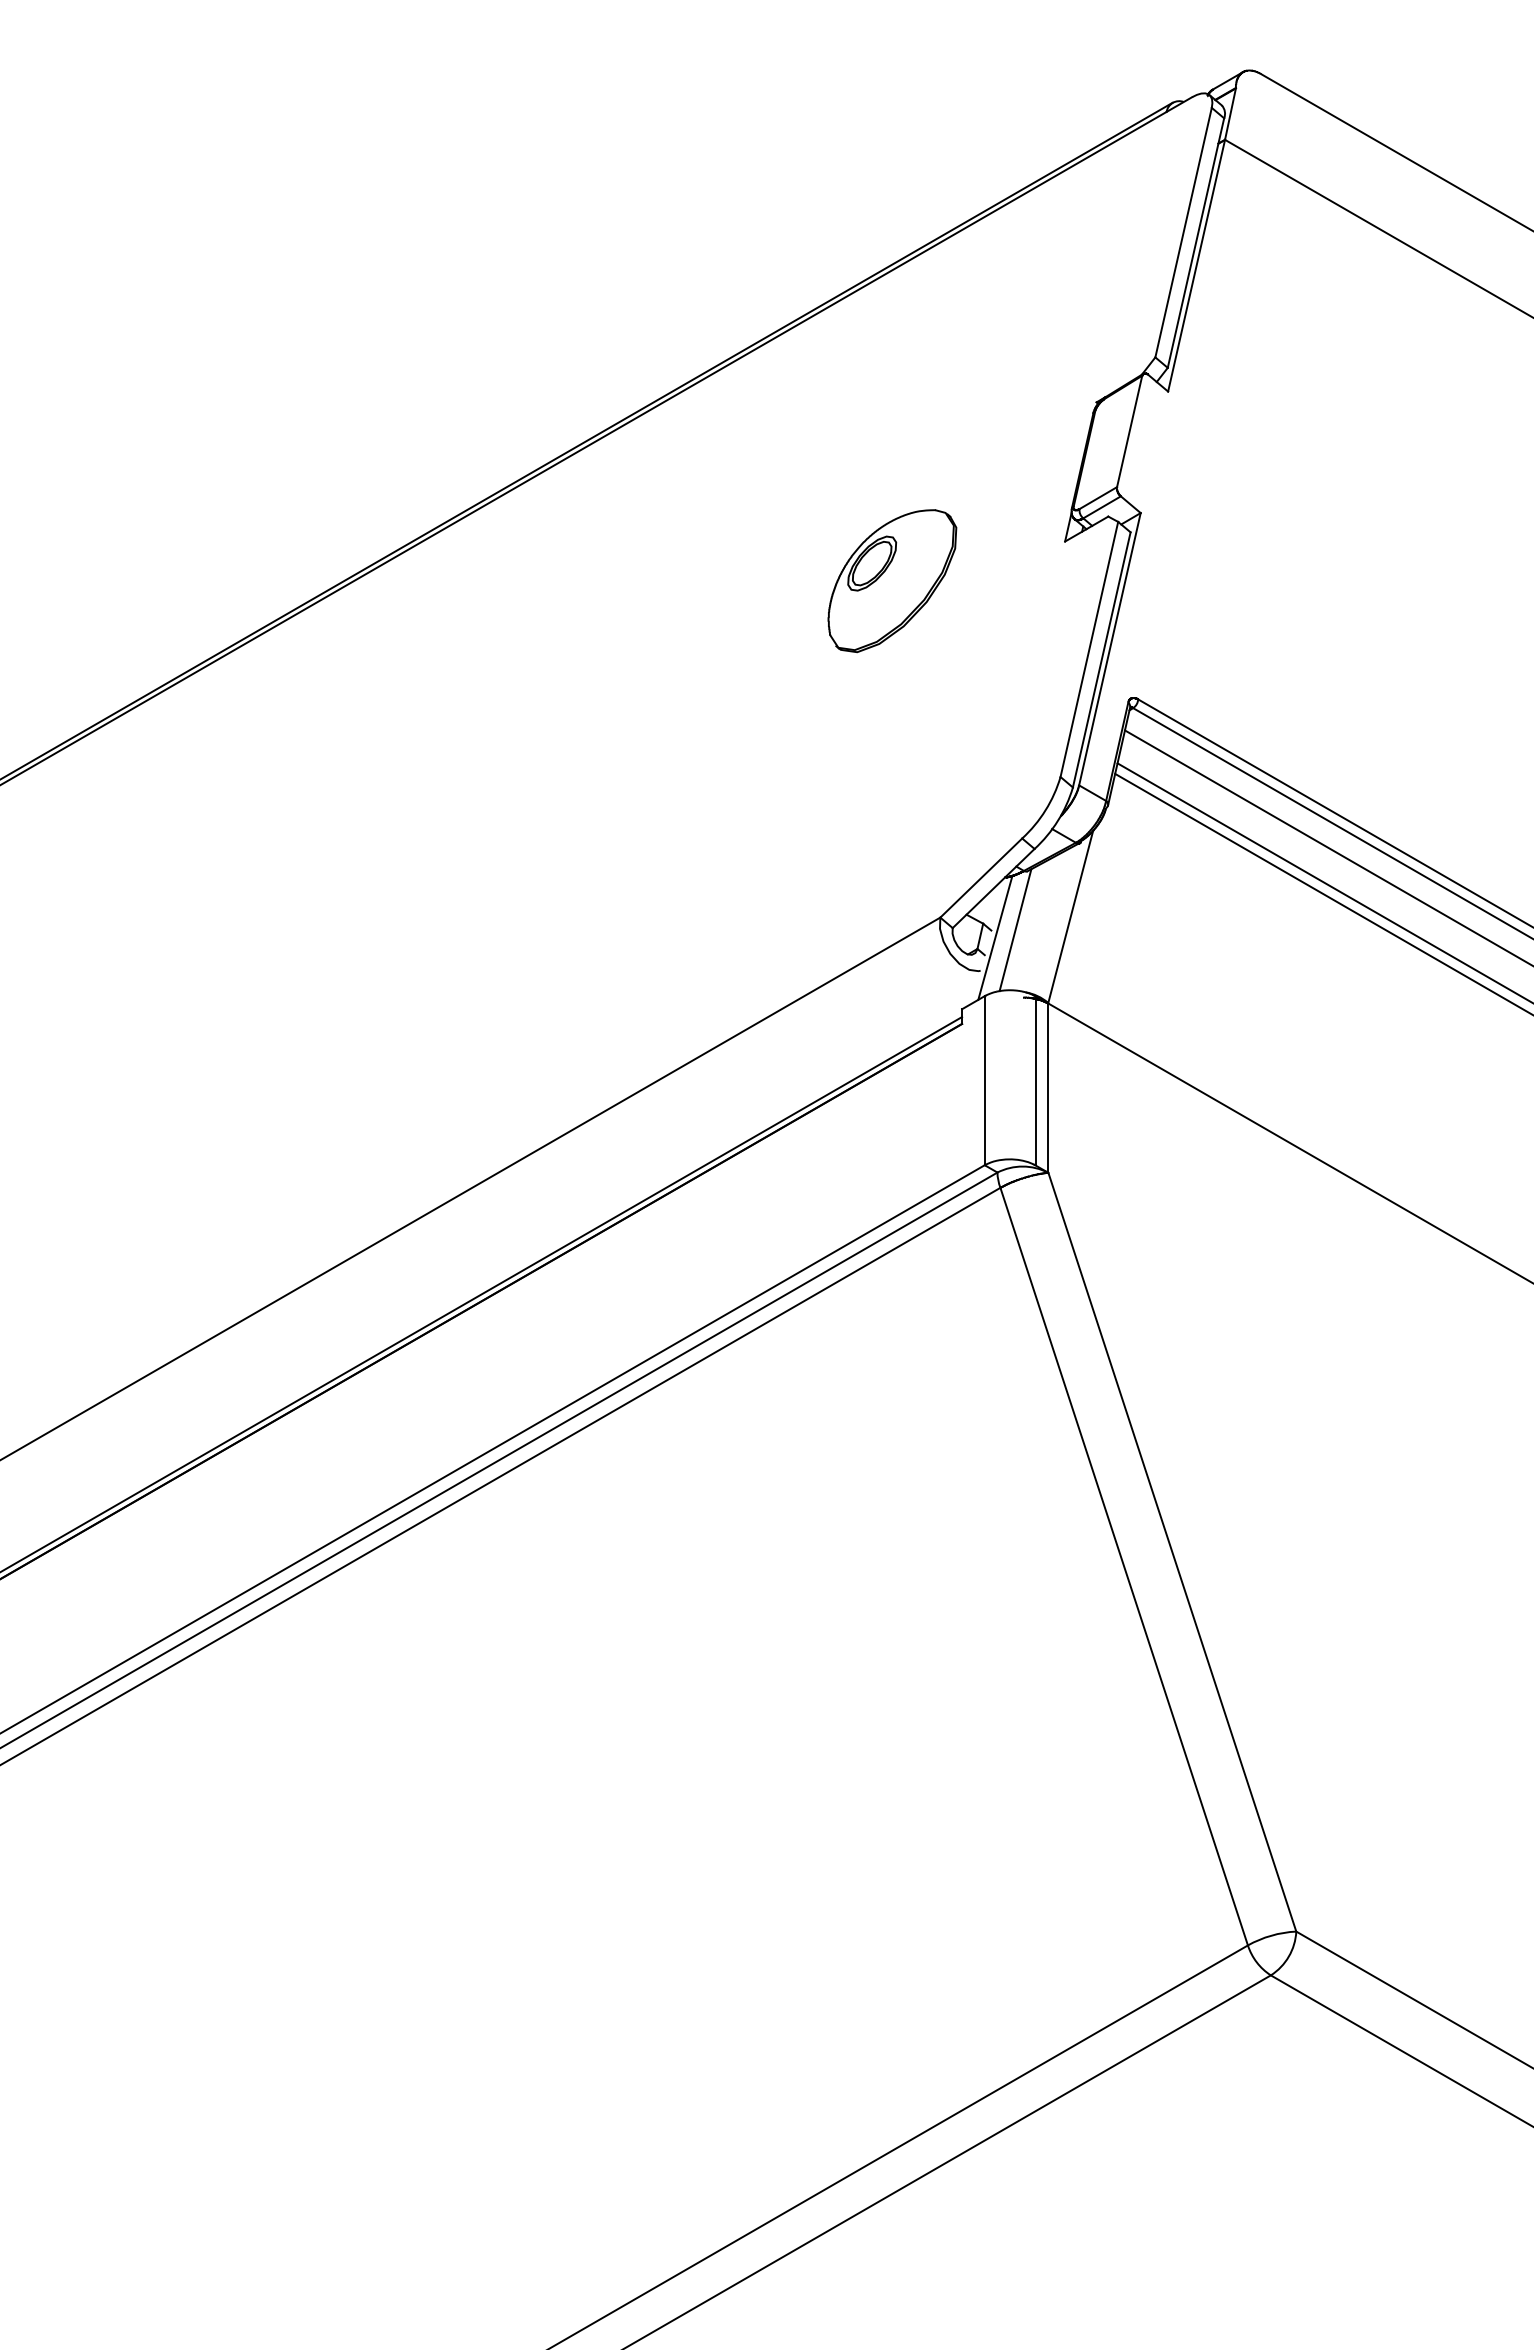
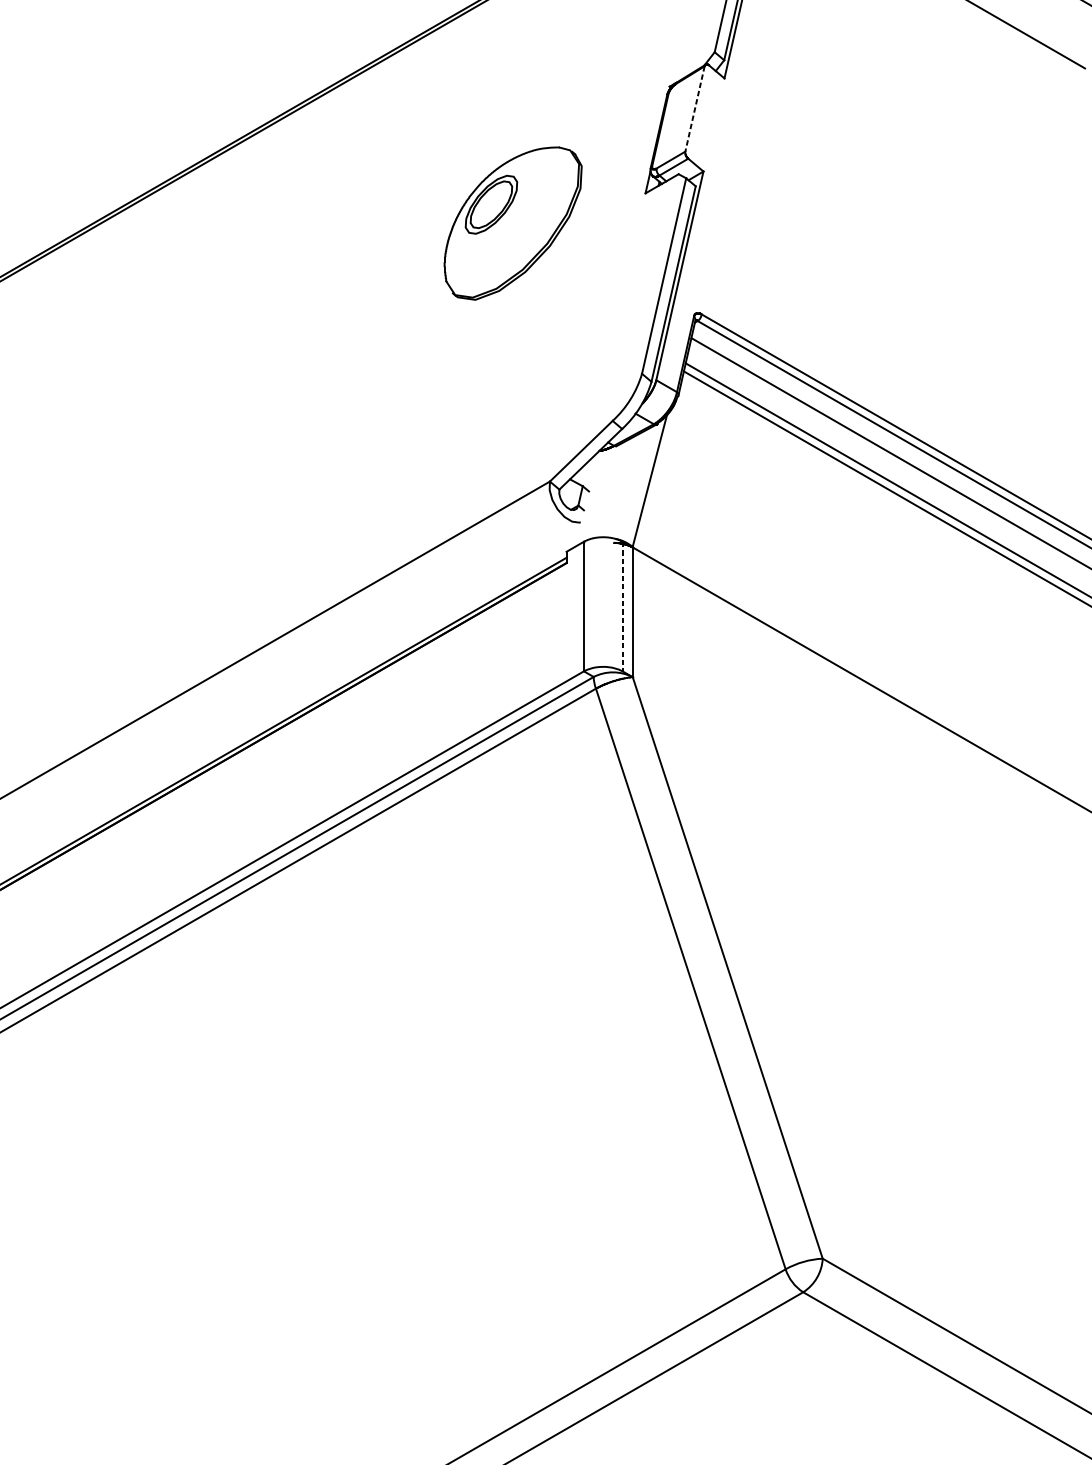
line: (1129, 431) -> (694, 109), solid -> dashed
part: (892, 581) -> (513, 223), size x1.4
line: (1015, 930) -> (607, 491), removed
line: (995, 937) -> (592, 496), removed
line: (1035, 1080) -> (622, 606), solid -> dashed

